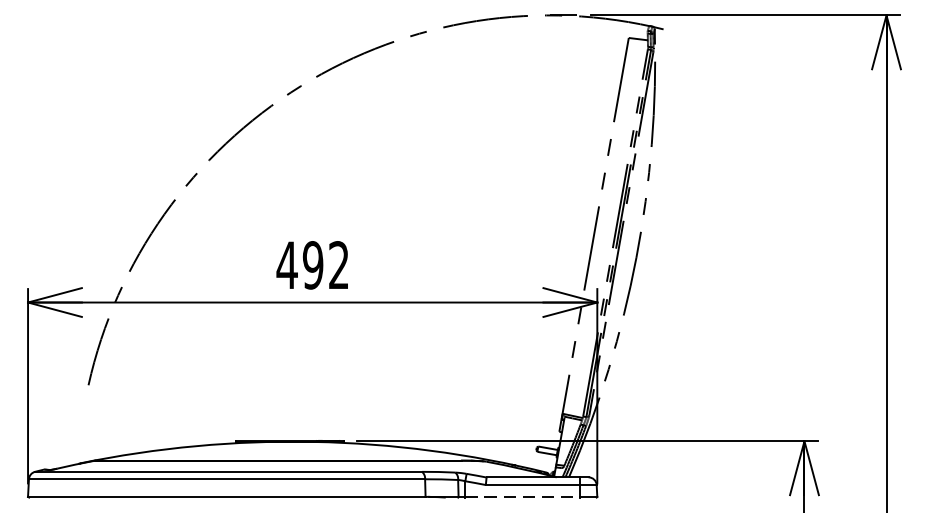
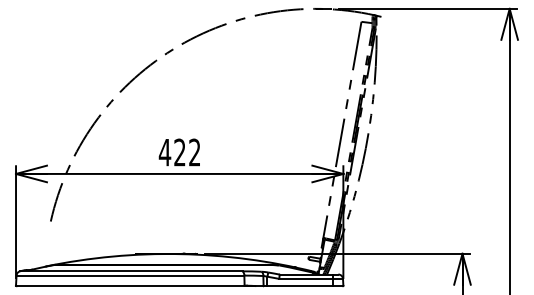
text: (312, 265) -> (179, 152), 492 -> 422
line: (522, 496) -> (300, 285), dashed -> solid

